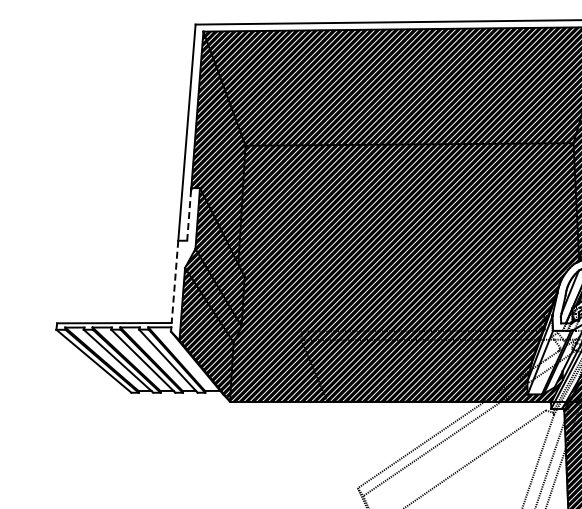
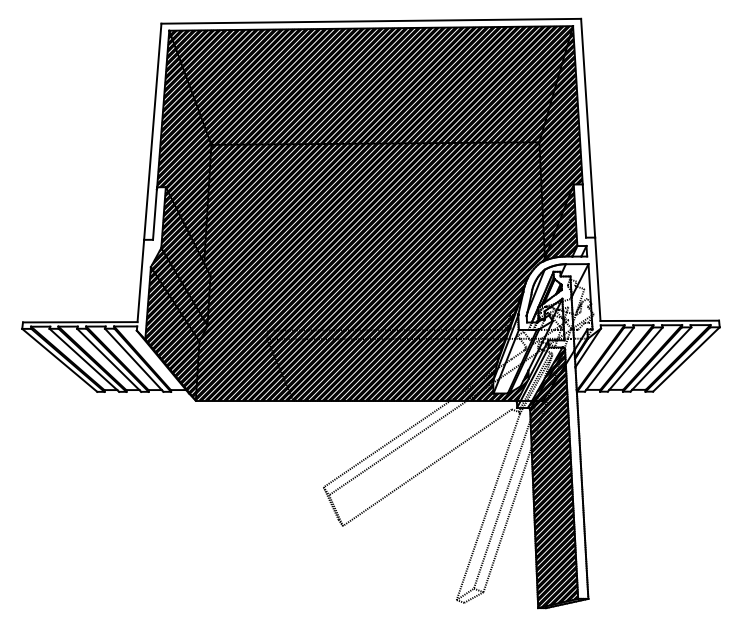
line: (188, 216) -> (154, 215), dashed -> solid
line: (174, 282) -> (140, 281), dashed -> solid

